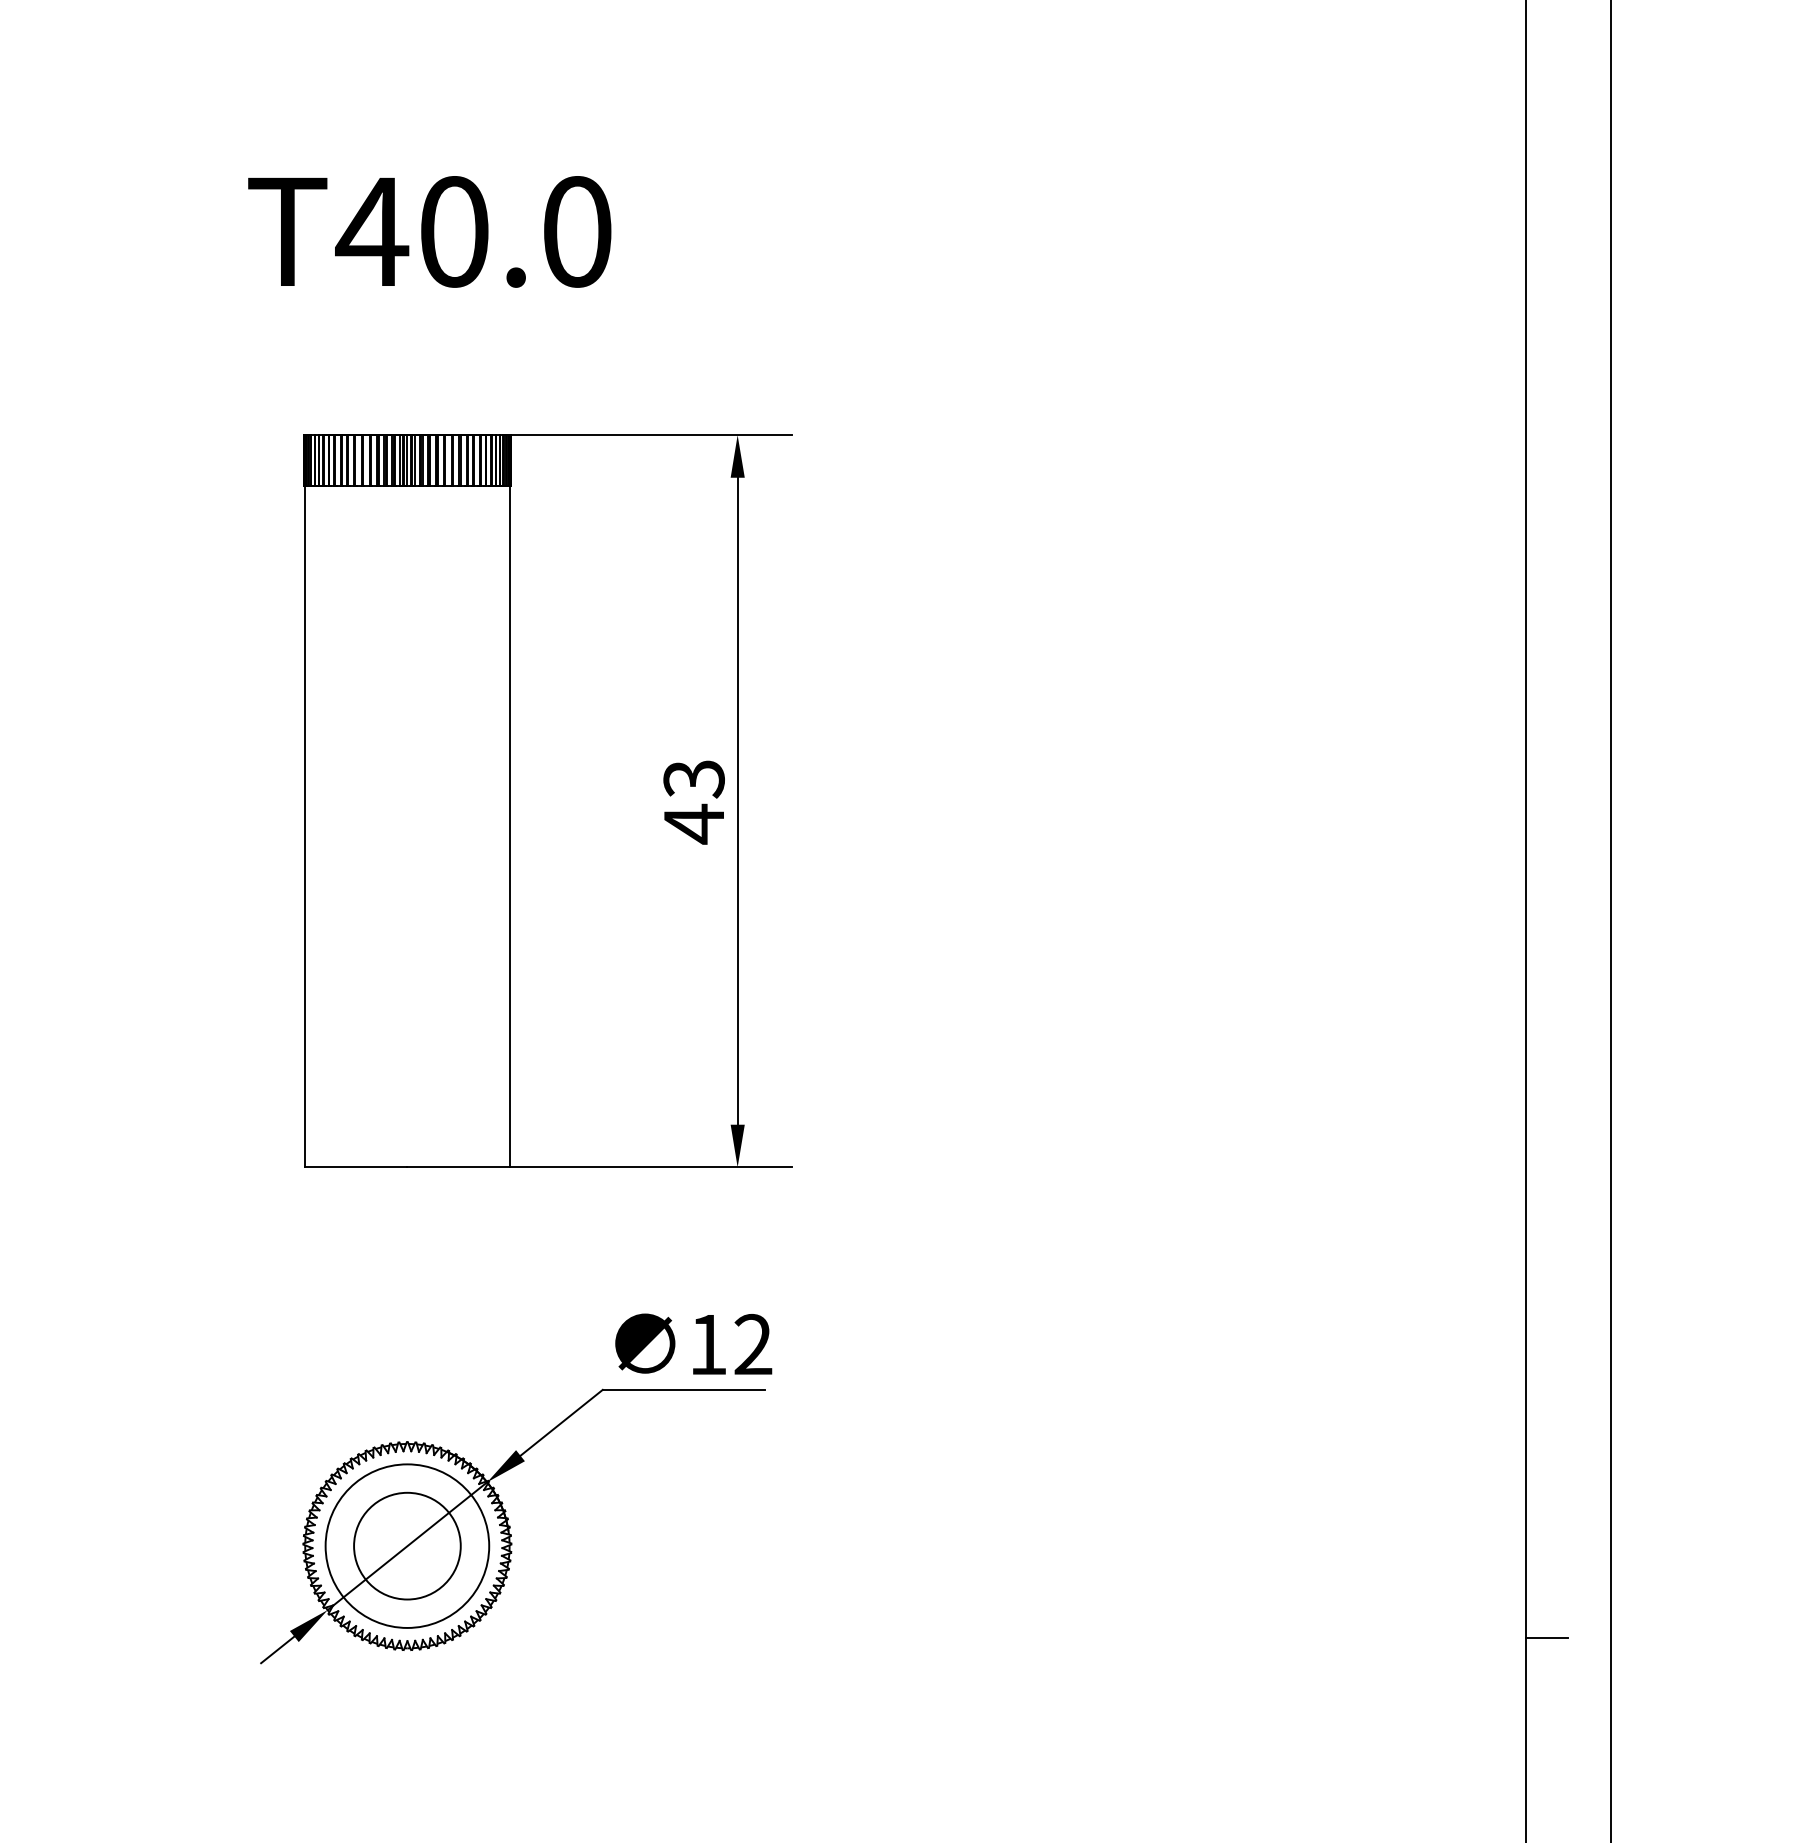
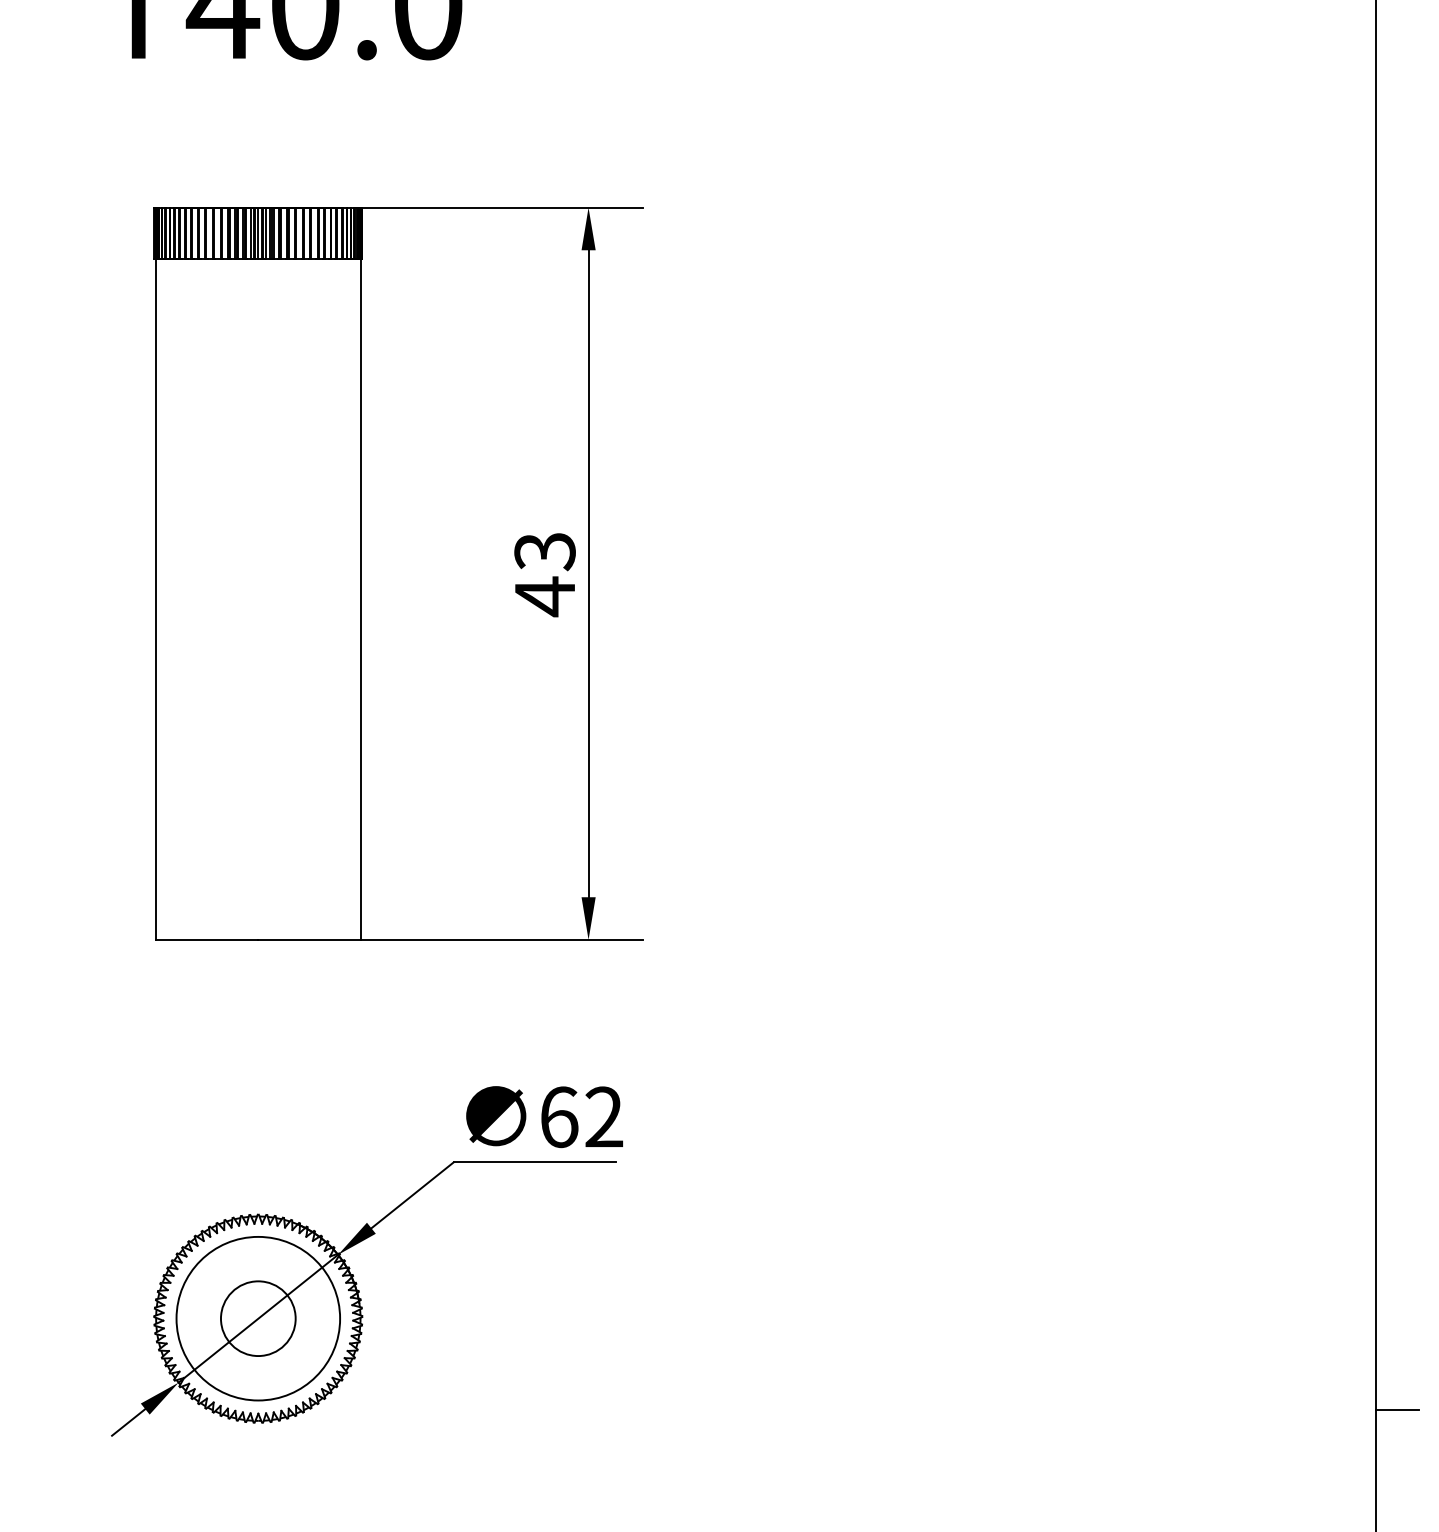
text: (708, 1344) -> (559, 1117), 12 -> 62
circle: (407, 1545) -> (258, 1318), size x0.7

